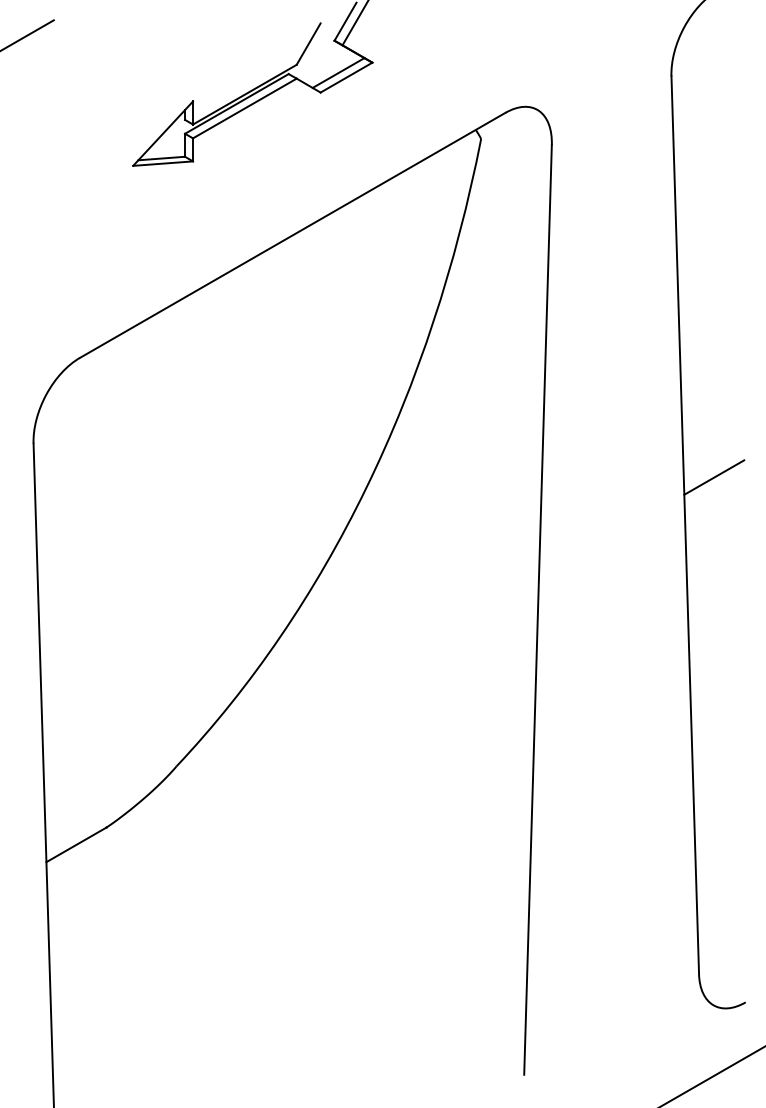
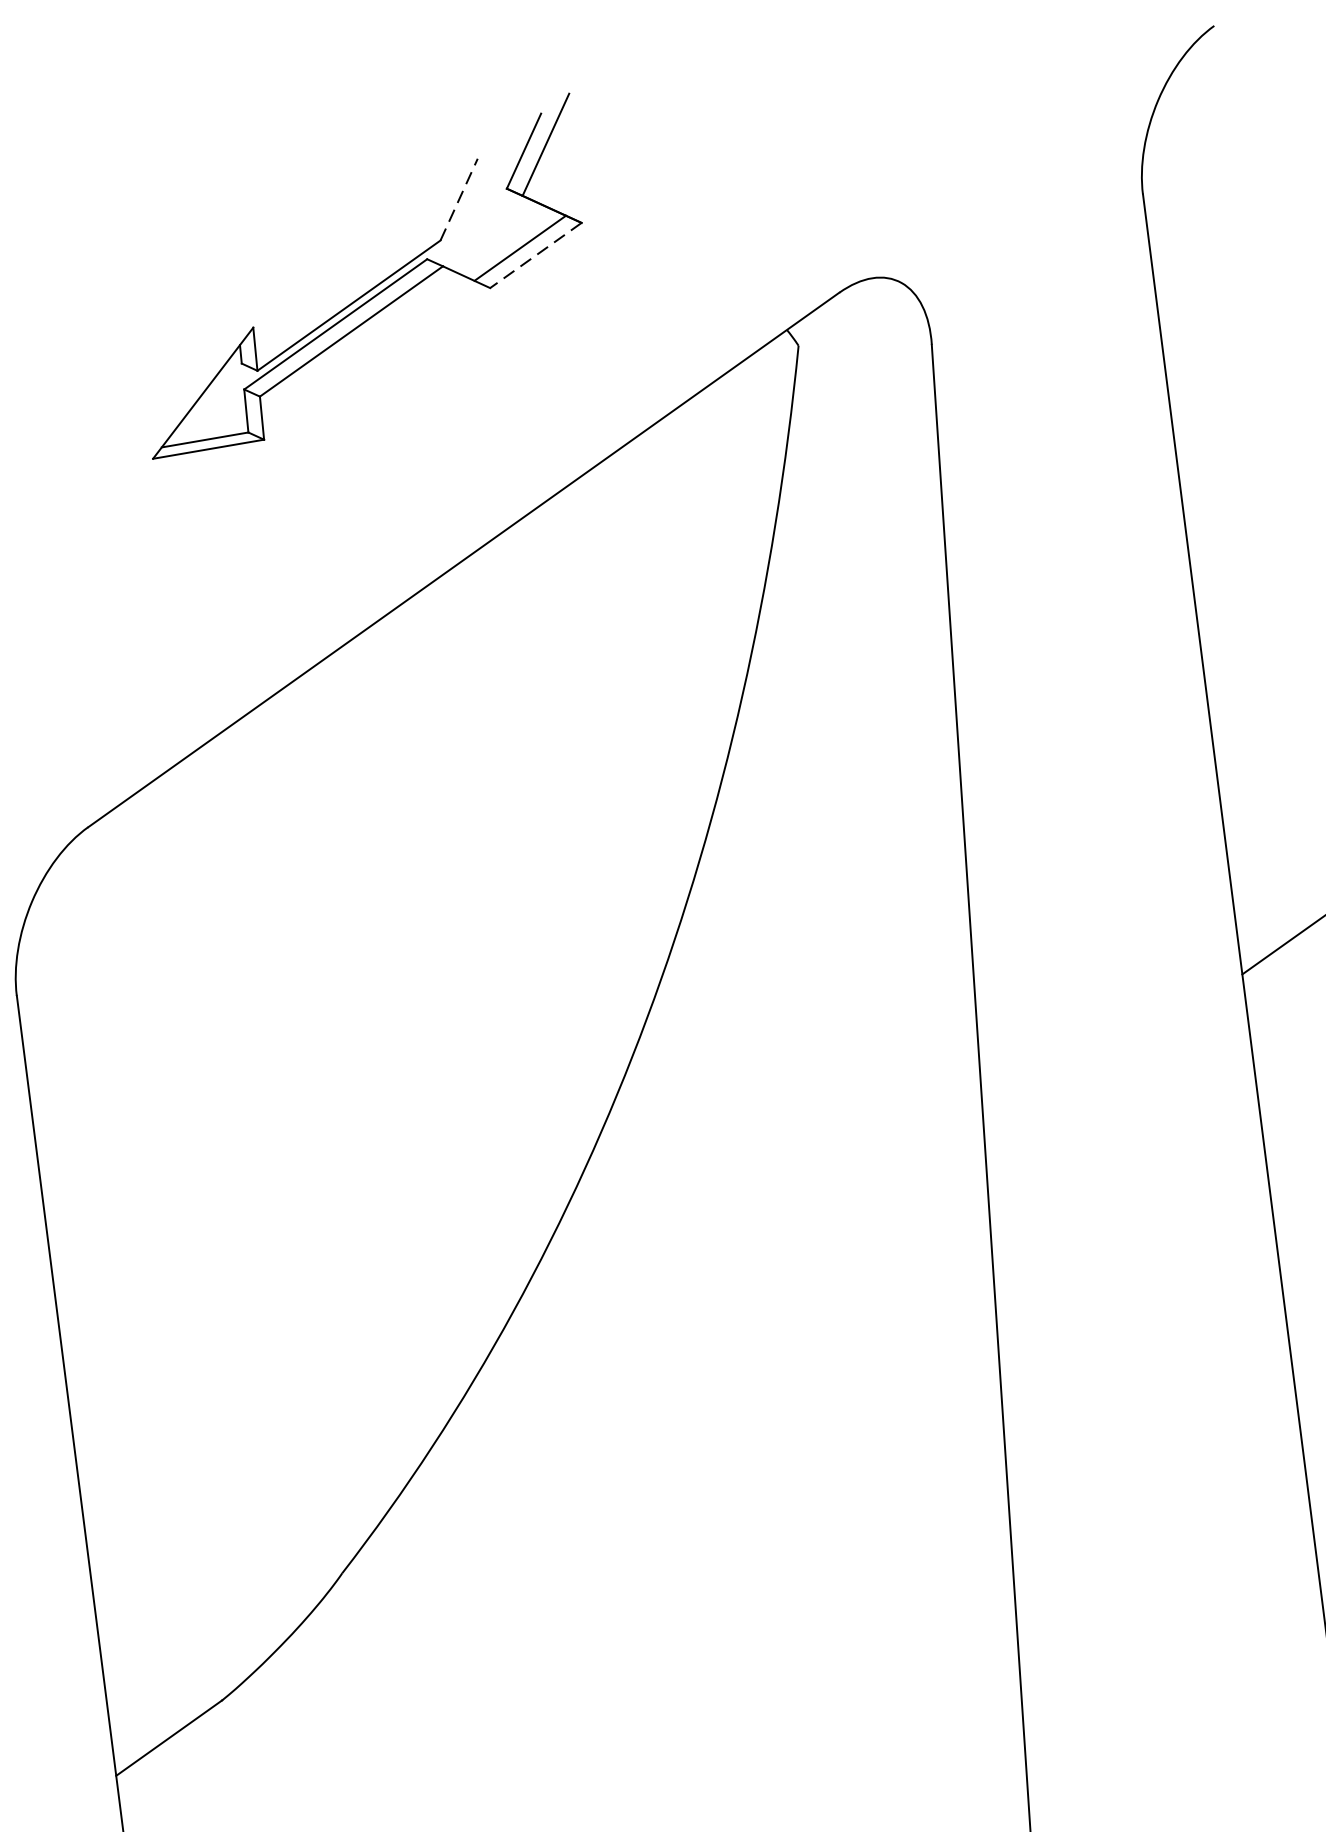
line: (308, 44) -> (458, 200), solid -> dashed
line: (346, 77) -> (535, 255), solid -> dashed

